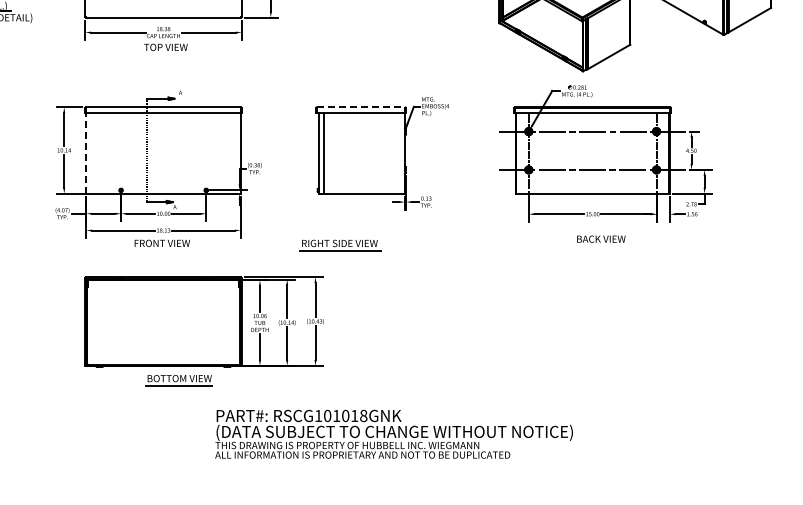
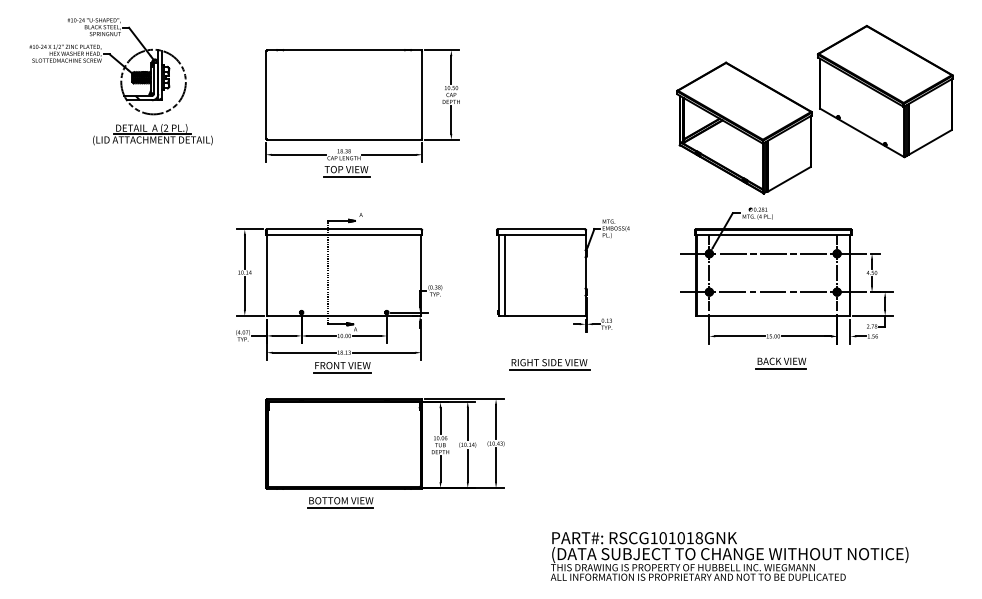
line: (165, 54) -> (346, 176), added
line: (360, 107) -> (541, 229), dashed -> solid
line: (85, 153) -> (266, 275), dashed -> solid
part: (339, 245) -> (549, 364), moved
line: (599, 246) -> (780, 368), added
line: (161, 250) -> (342, 372), added
part: (178, 380) -> (340, 502), moved
text: (393, 434) -> (729, 556), moved

